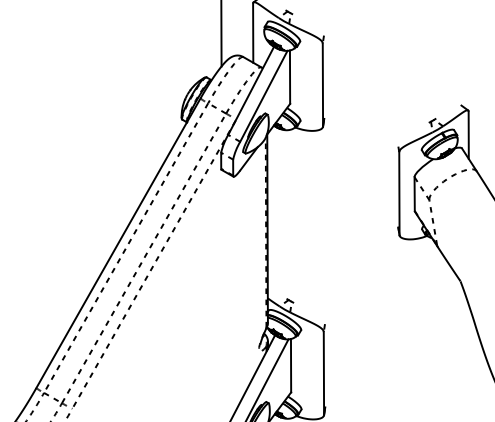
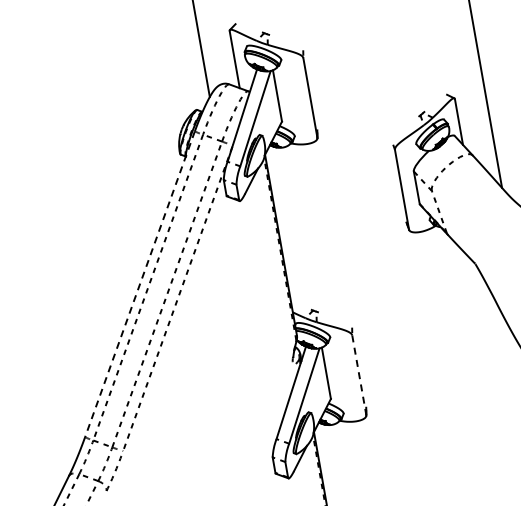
line: (117, 243) -> (139, 284), solid -> dashed
line: (324, 373) -> (359, 375), solid -> dashed

